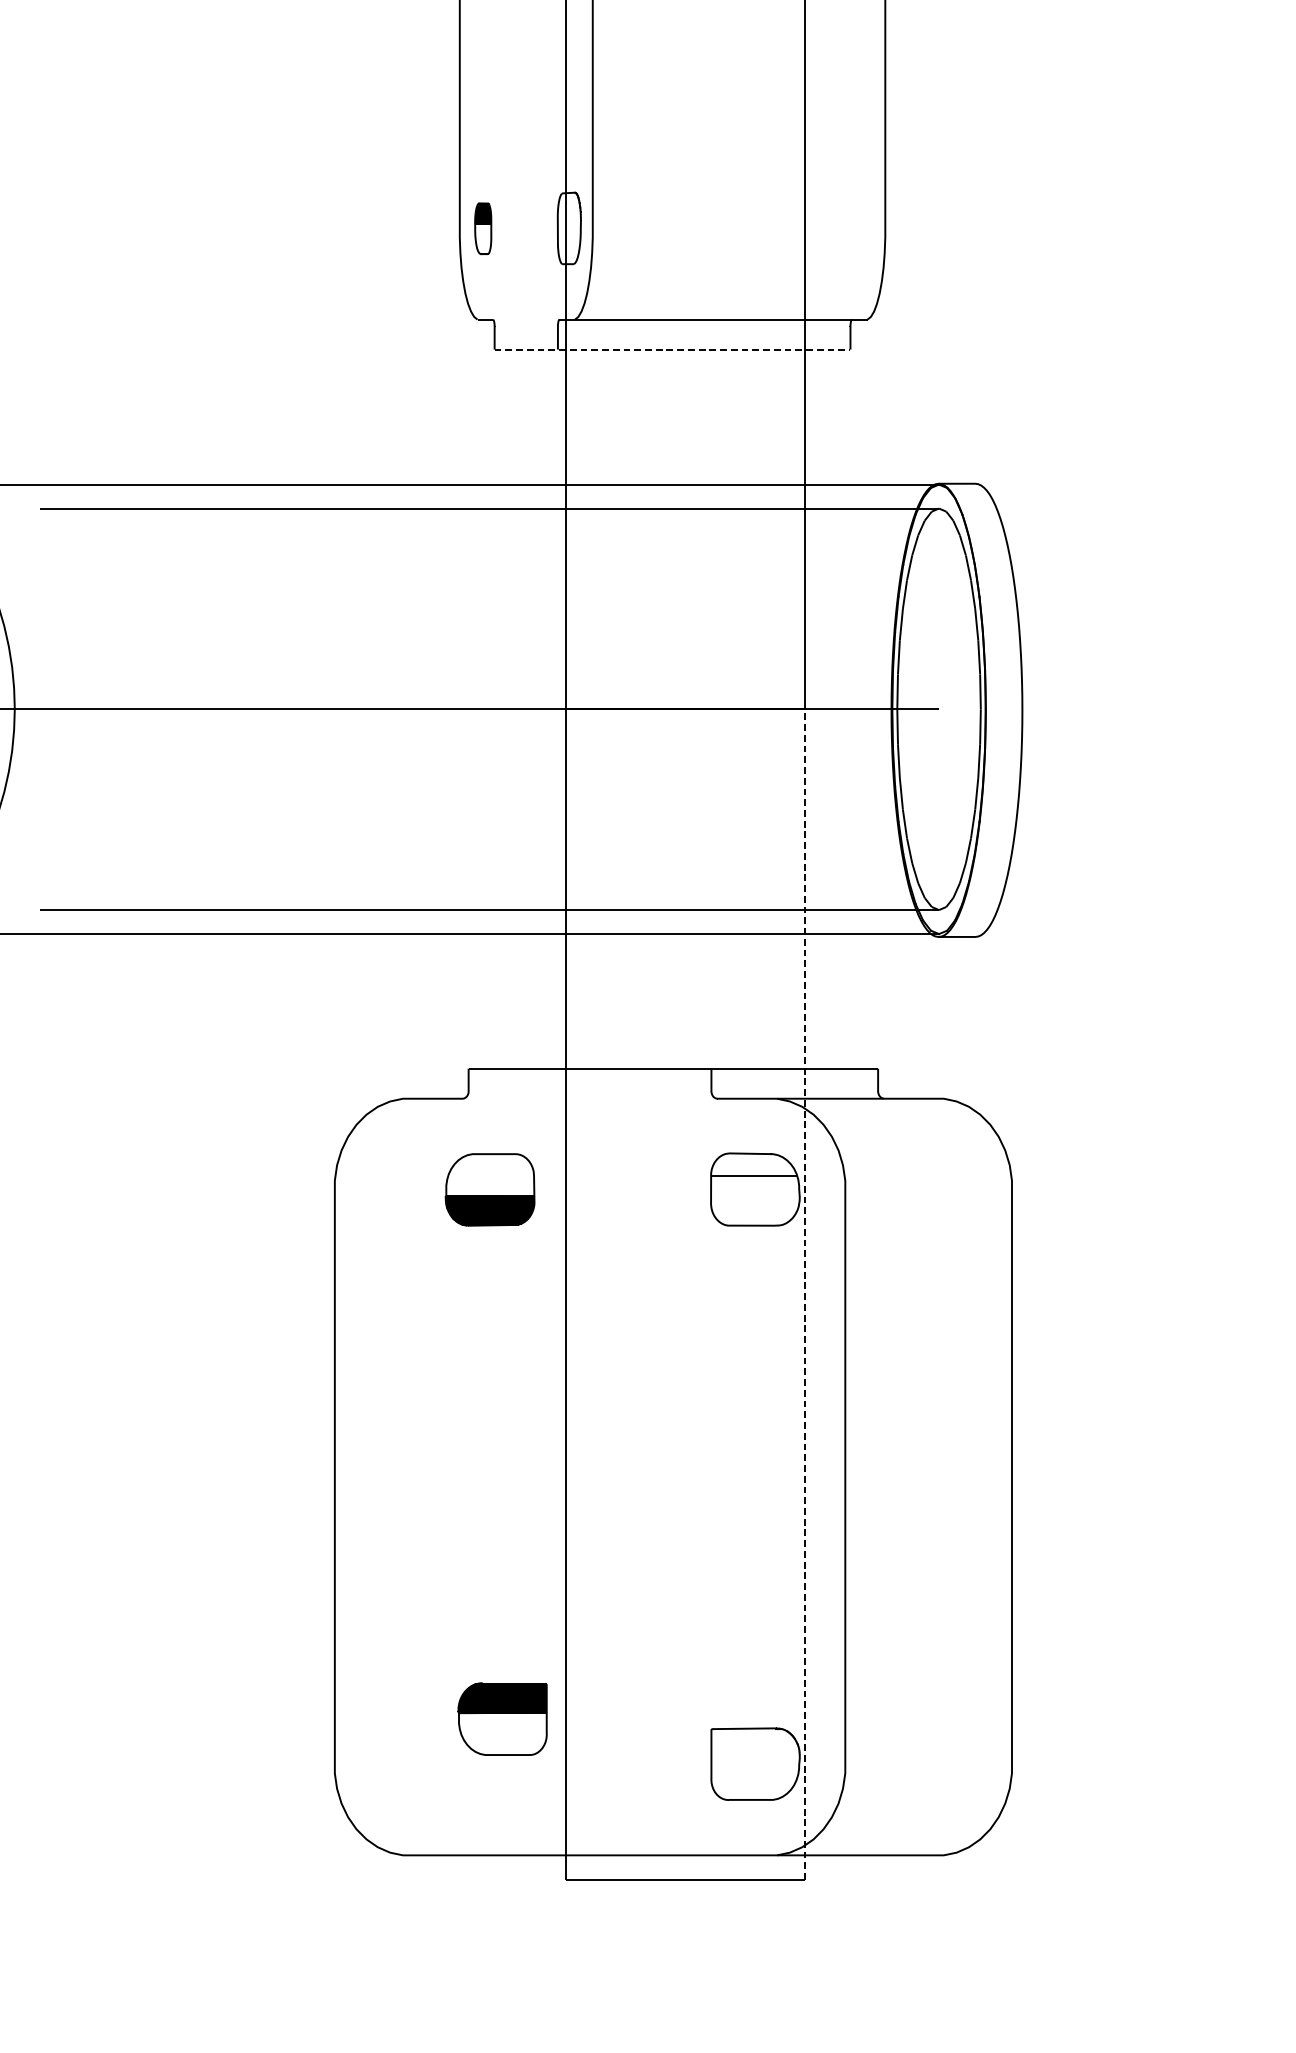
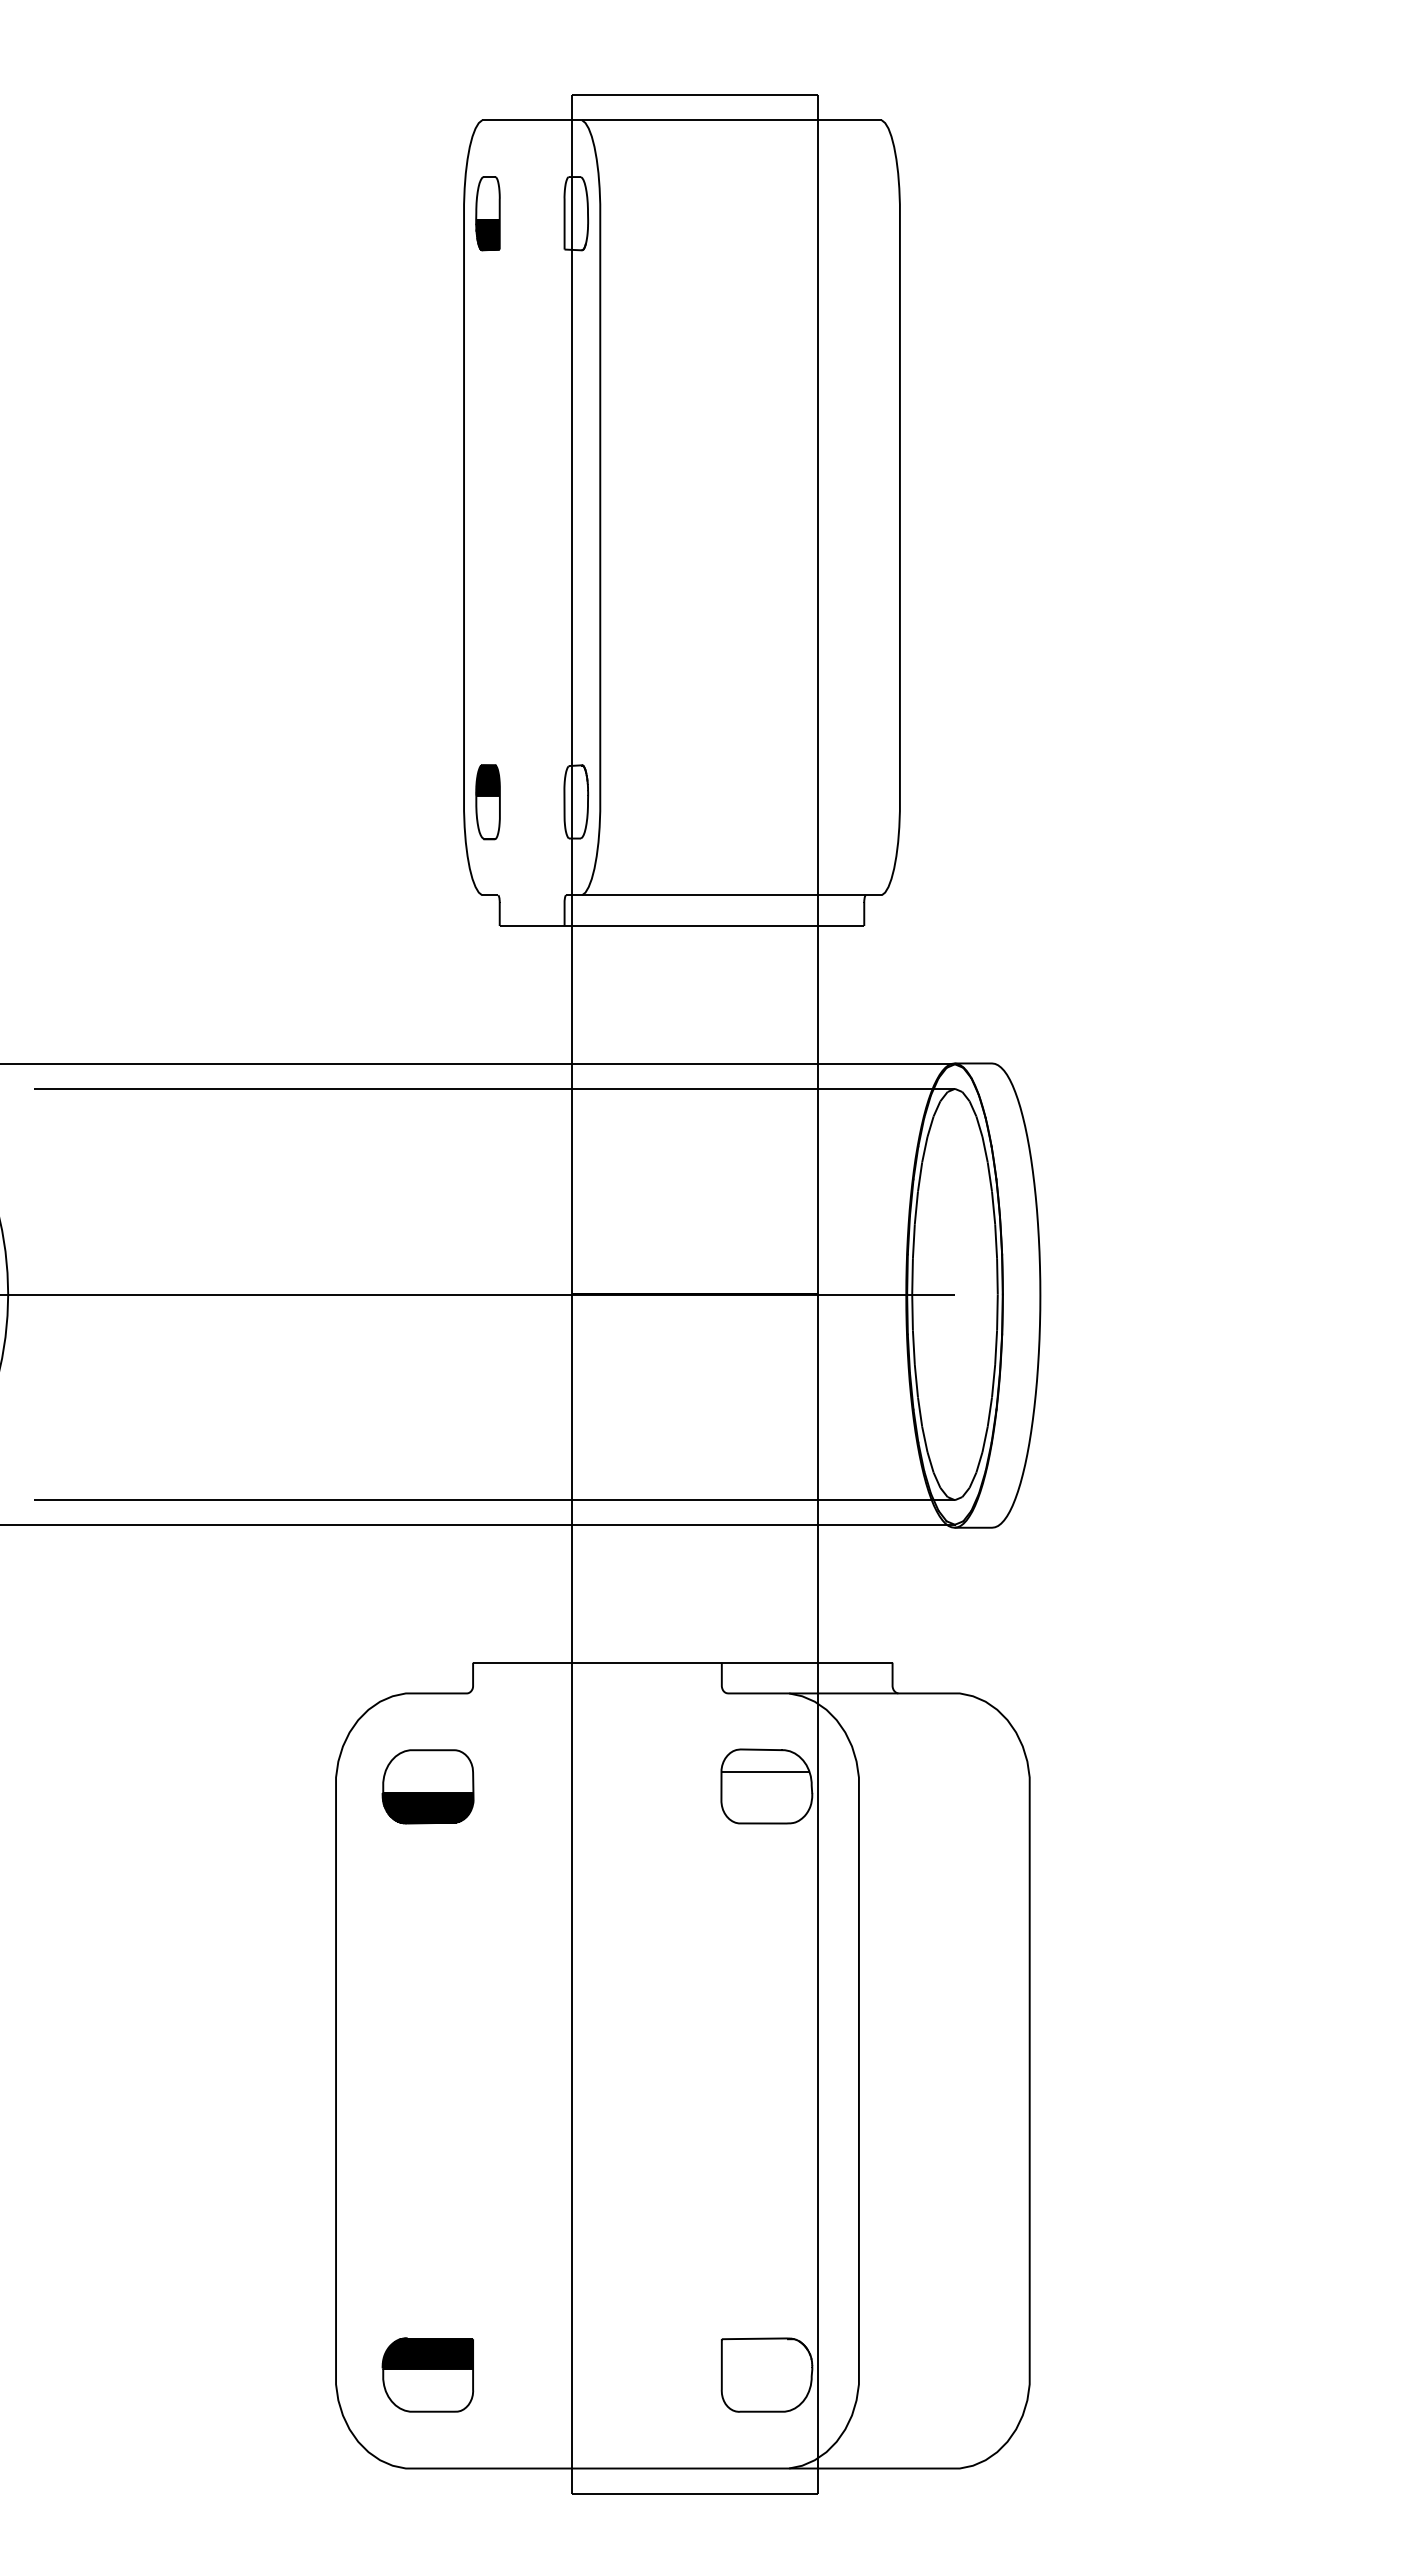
part: (482, 228) -> (487, 802), size x1.43
line: (672, 350) -> (681, 926), dashed -> solid
part: (489, 1189) -> (427, 1786), moved
line: (804, 1295) -> (817, 1894), dashed -> solid
part: (502, 1718) -> (427, 2374), moved

